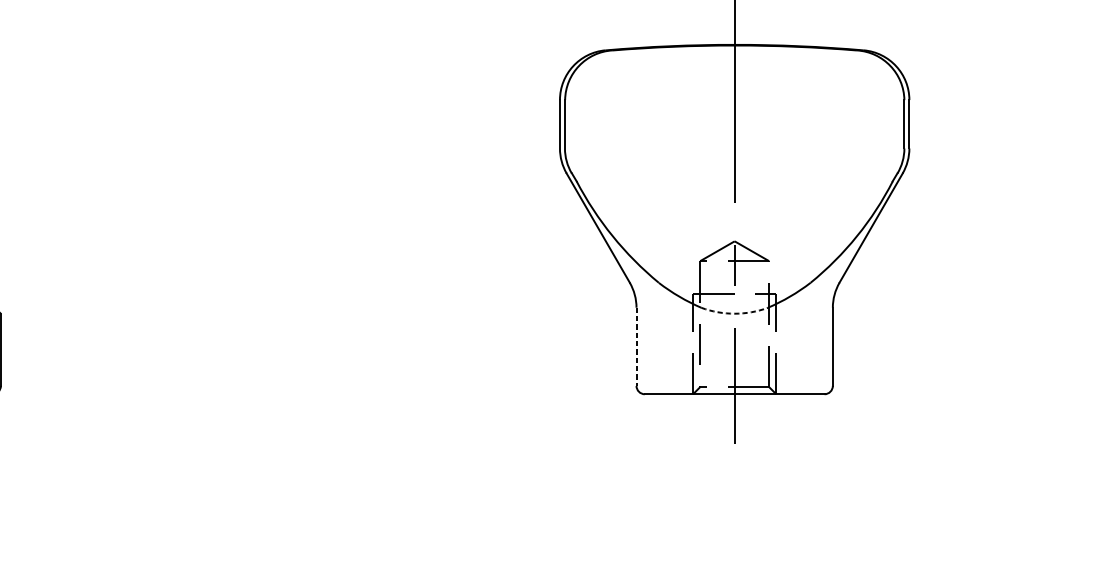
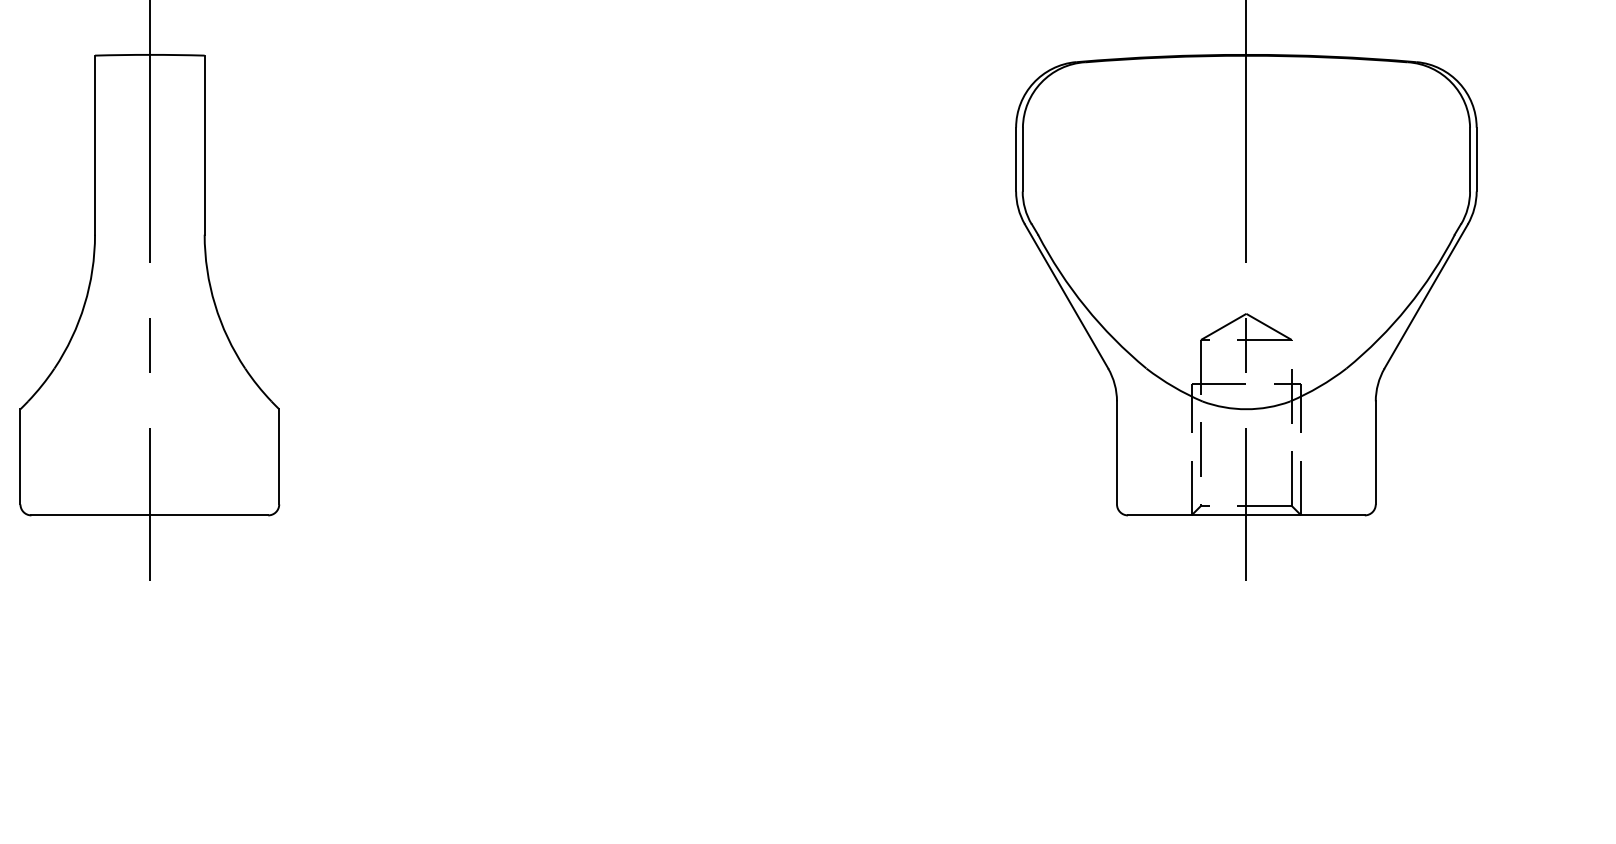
arc: (734, 313) -> (1246, 409), dashed -> solid
line: (636, 346) -> (1117, 452), dashed -> solid

